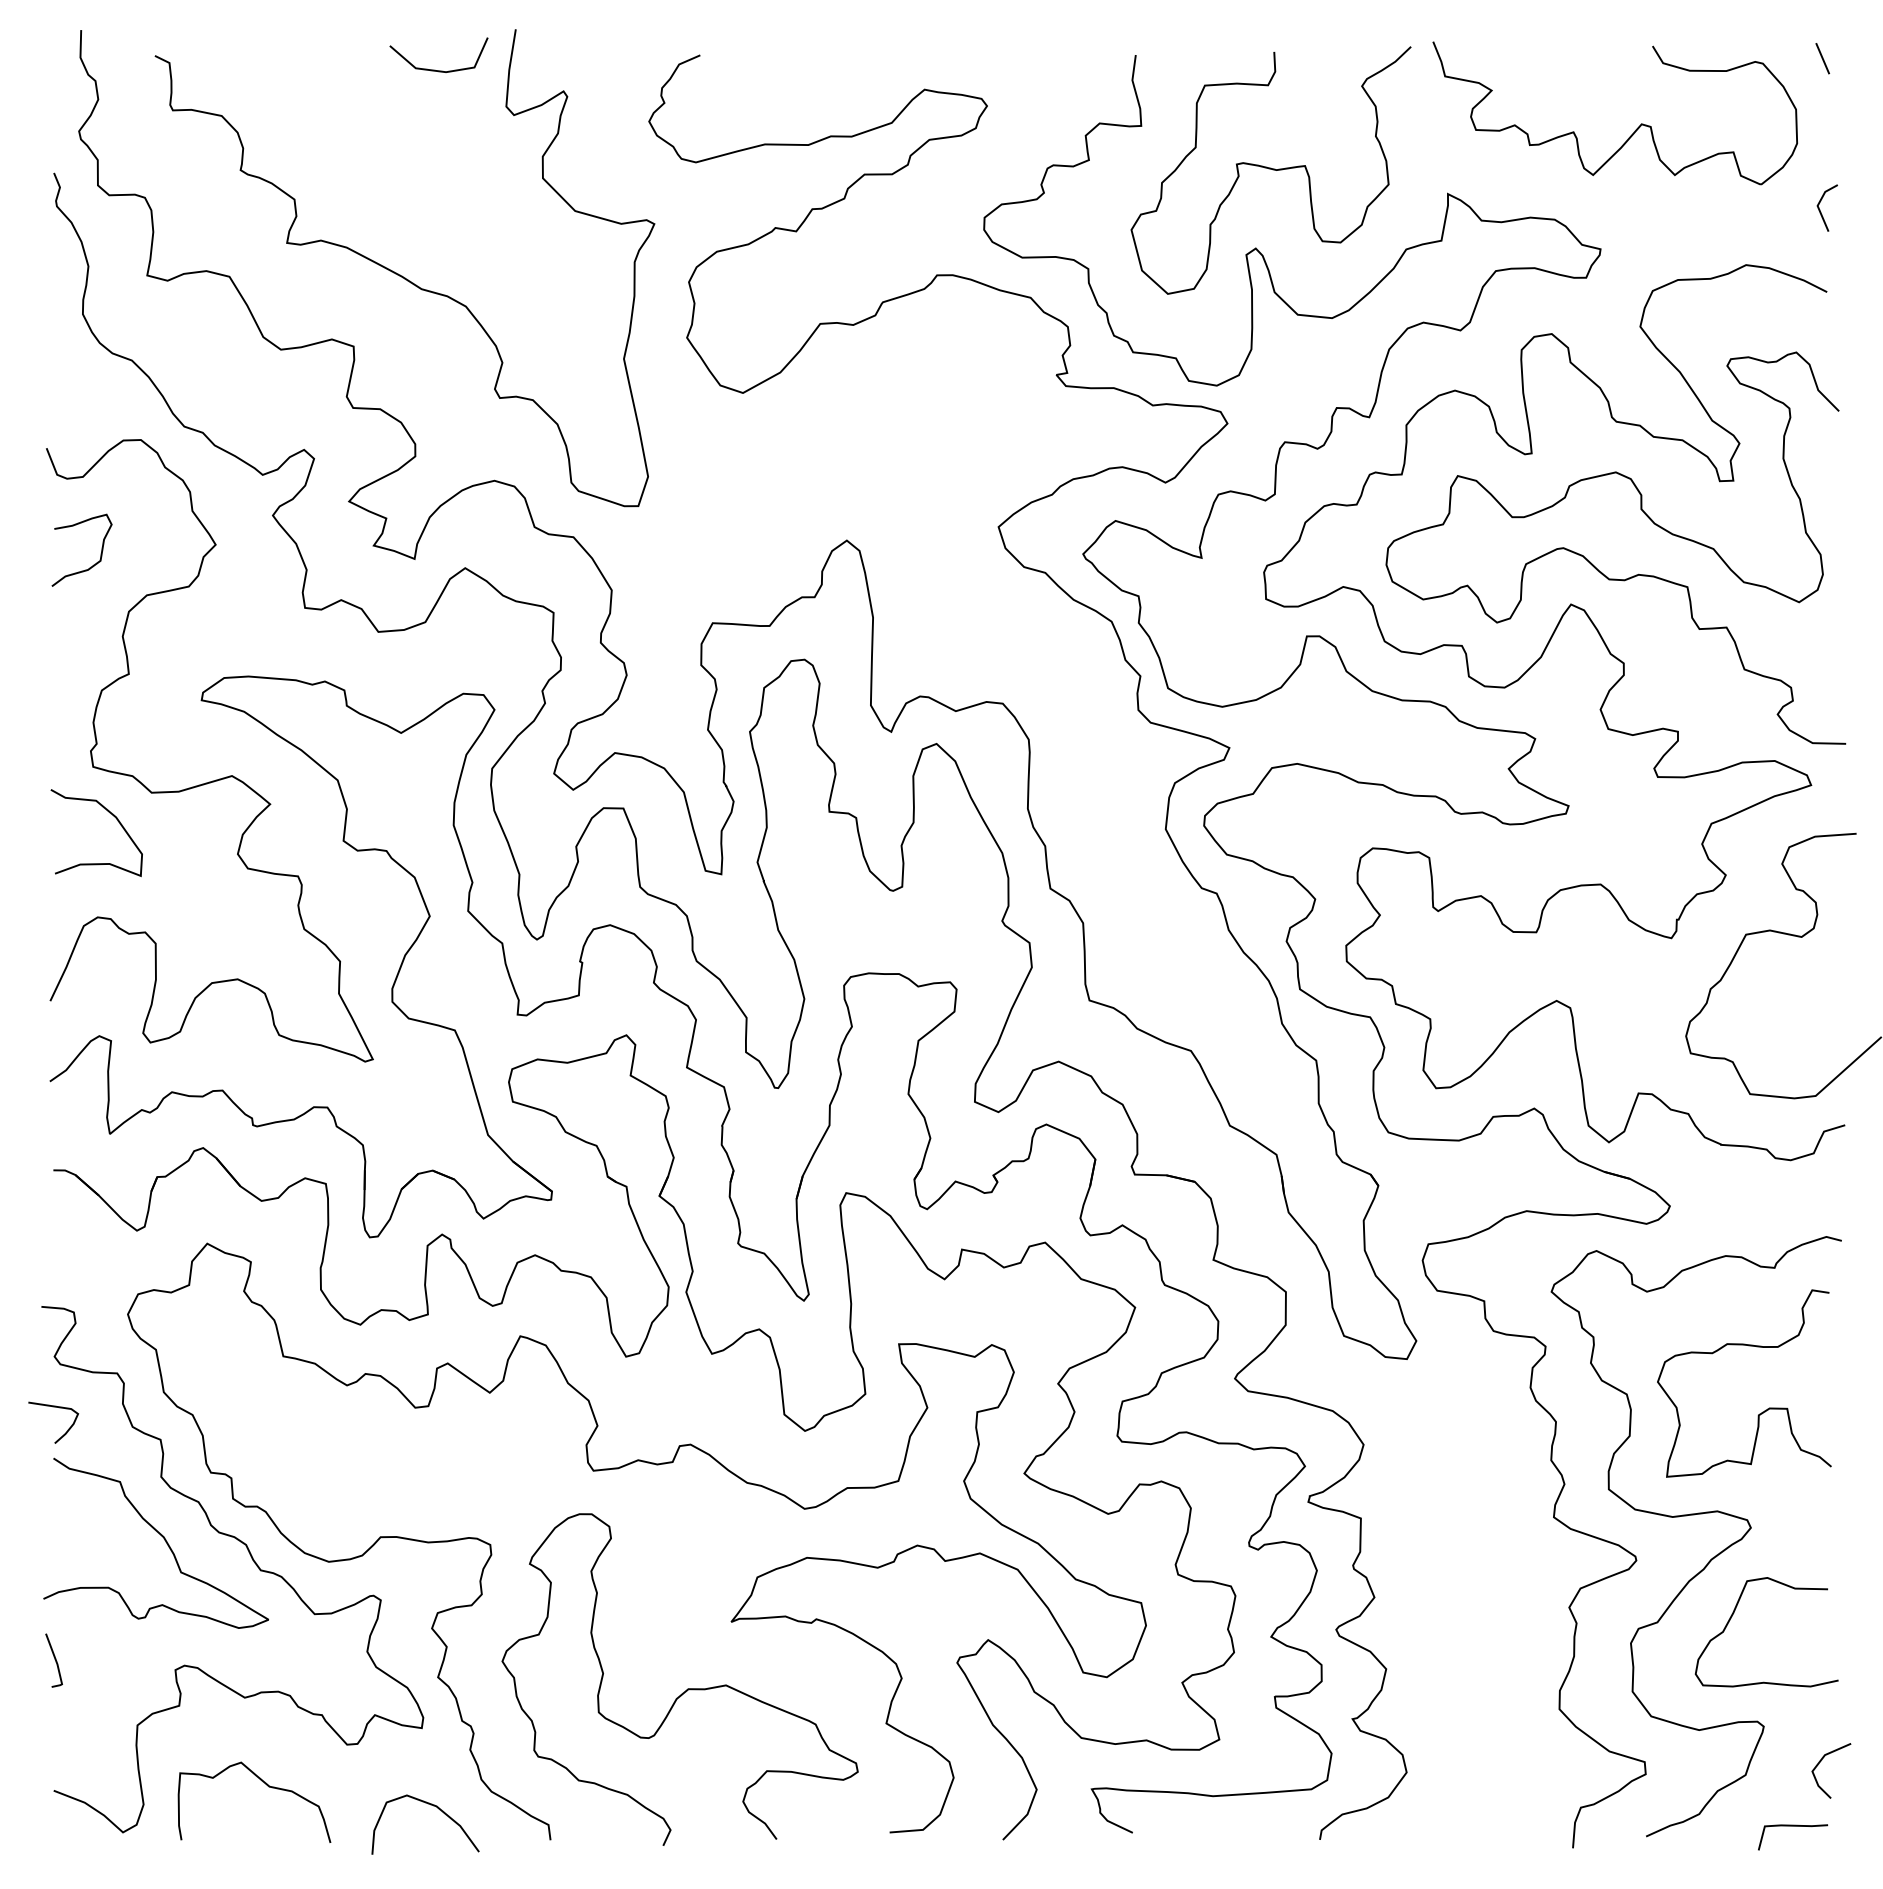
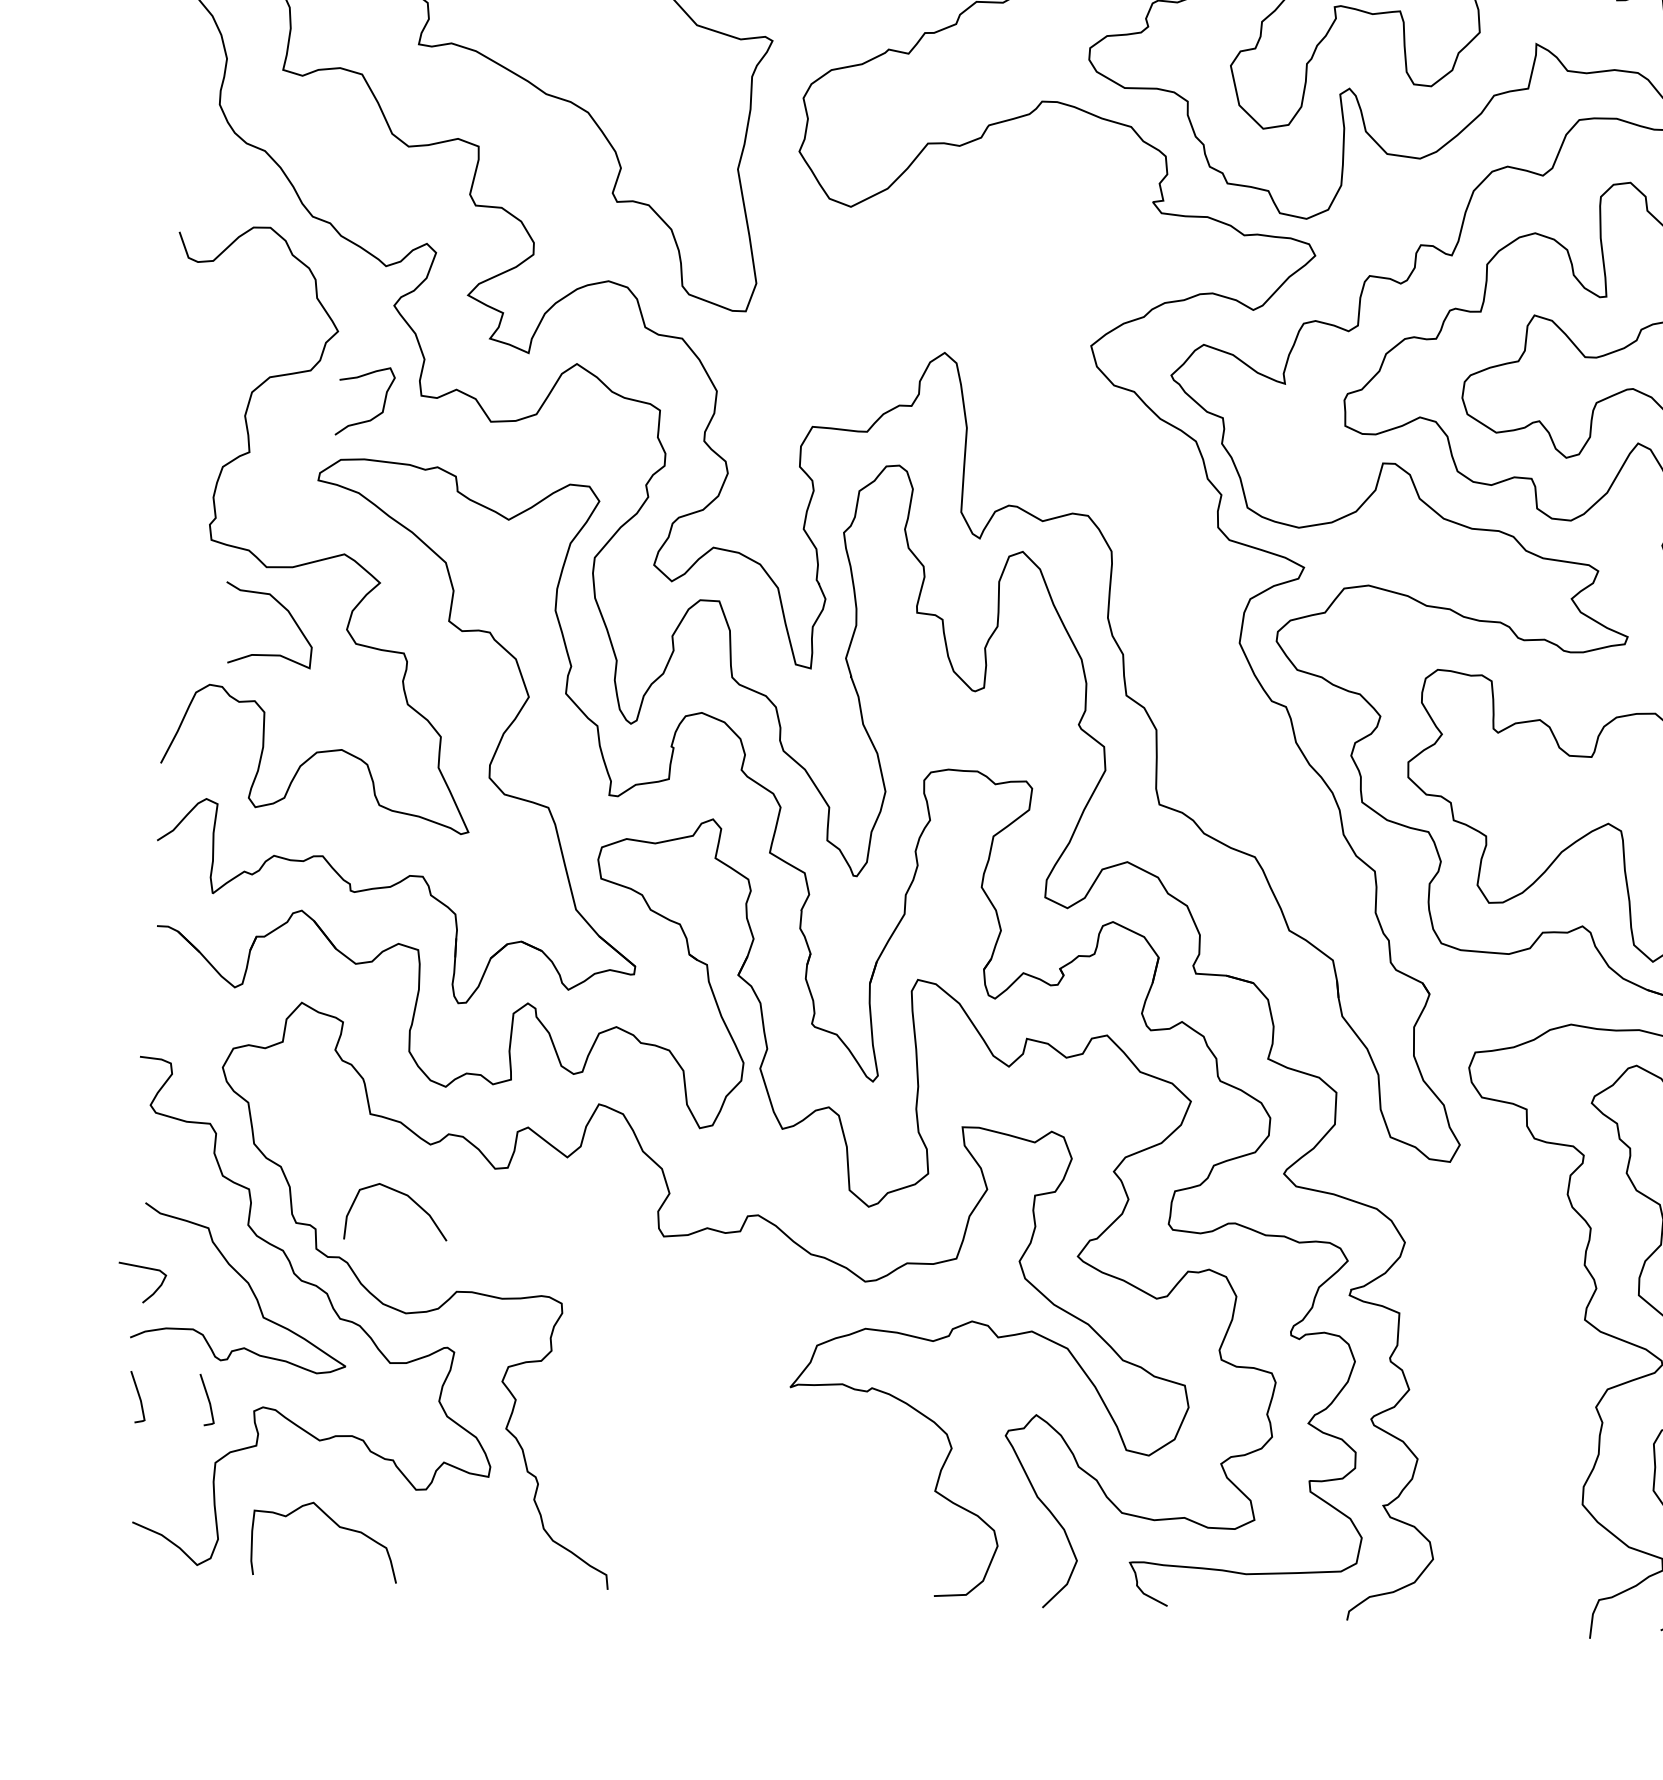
curve: (93, 564) -> (375, 415), moved
curve: (109, 813) -> (282, 607), moved
curve: (53, 1407) -> (142, 1268), moved
line: (126, 1659) -> (207, 1399), added
curve: (687, 1688) -> (745, 1449), removed
curve: (430, 1805) -> (401, 1194), moved

